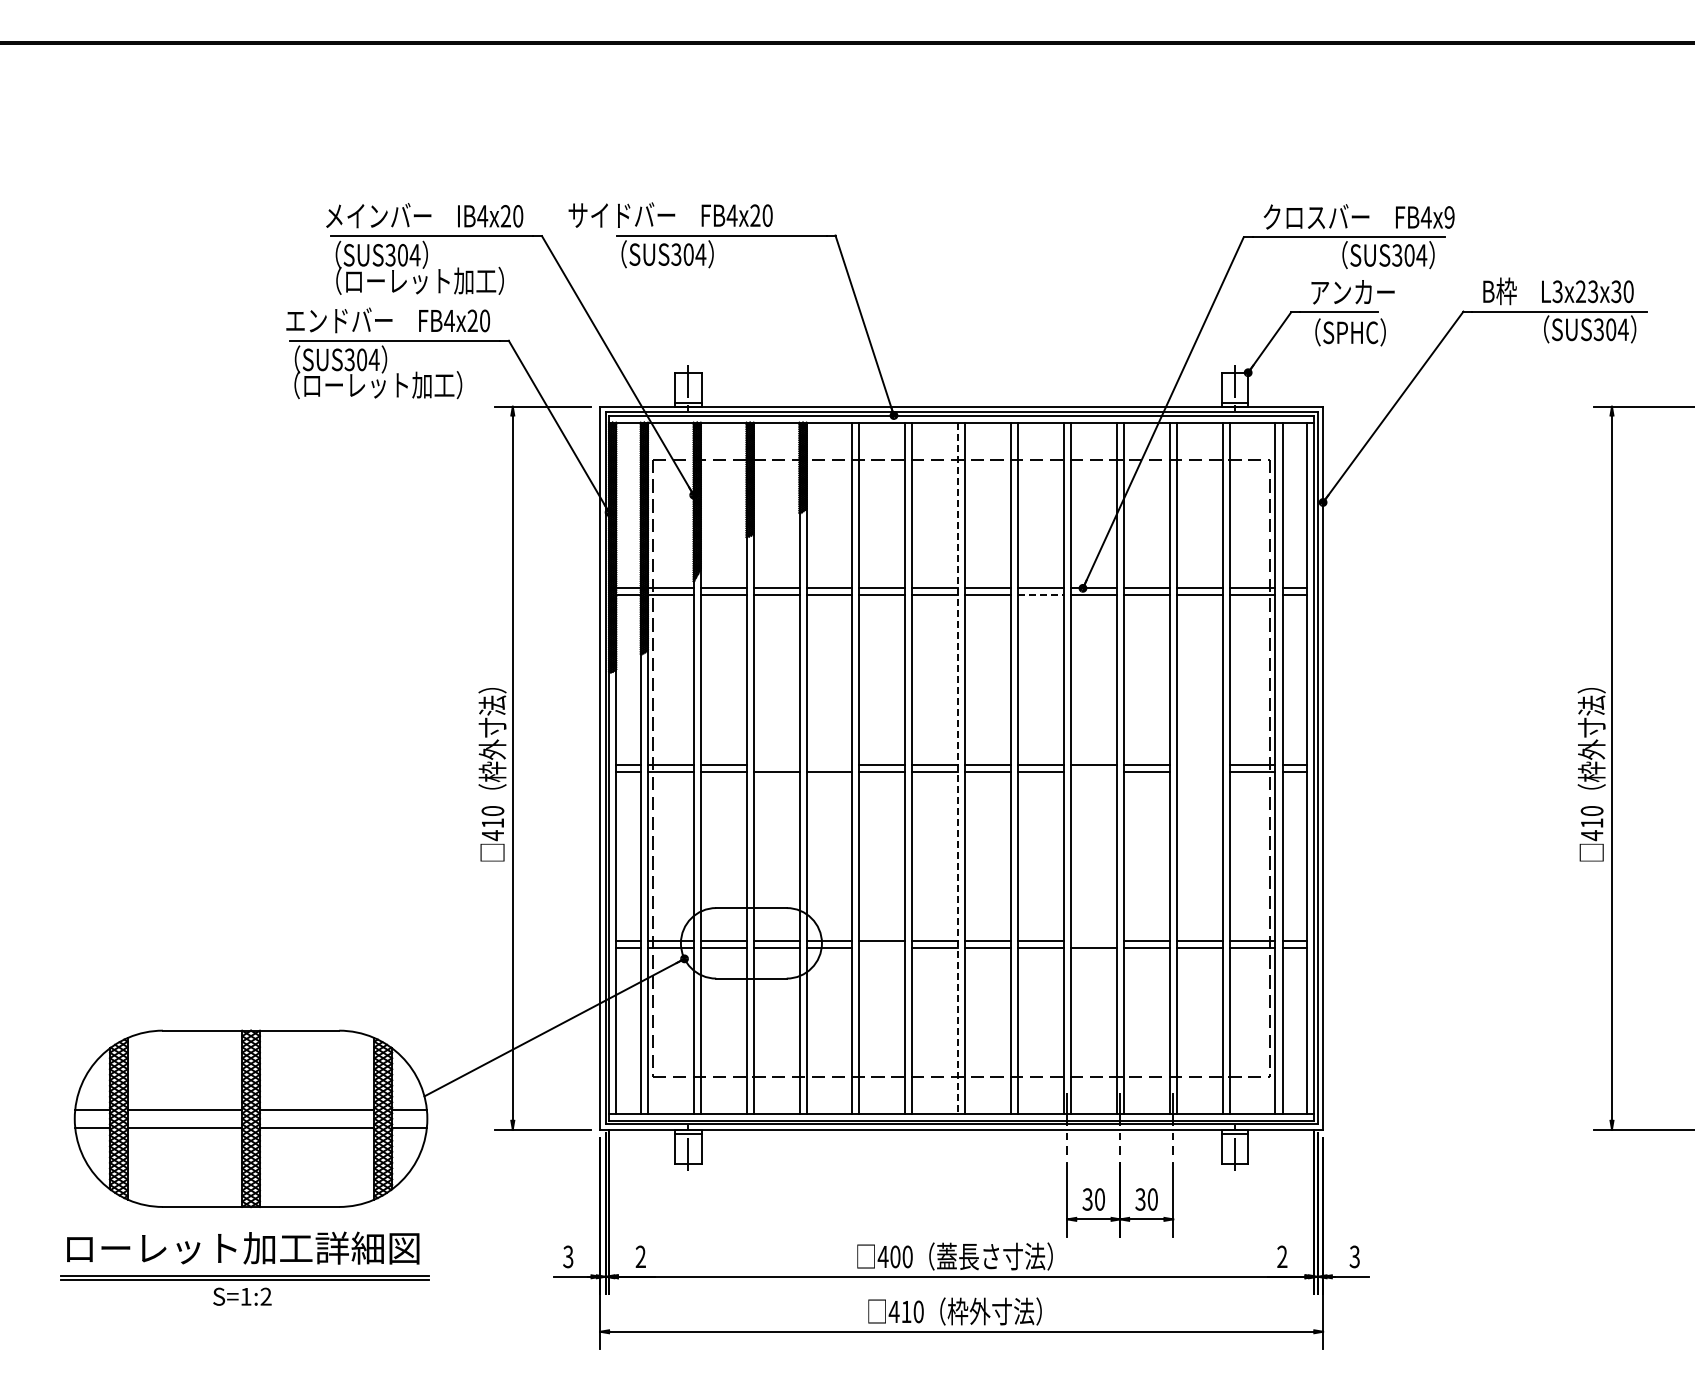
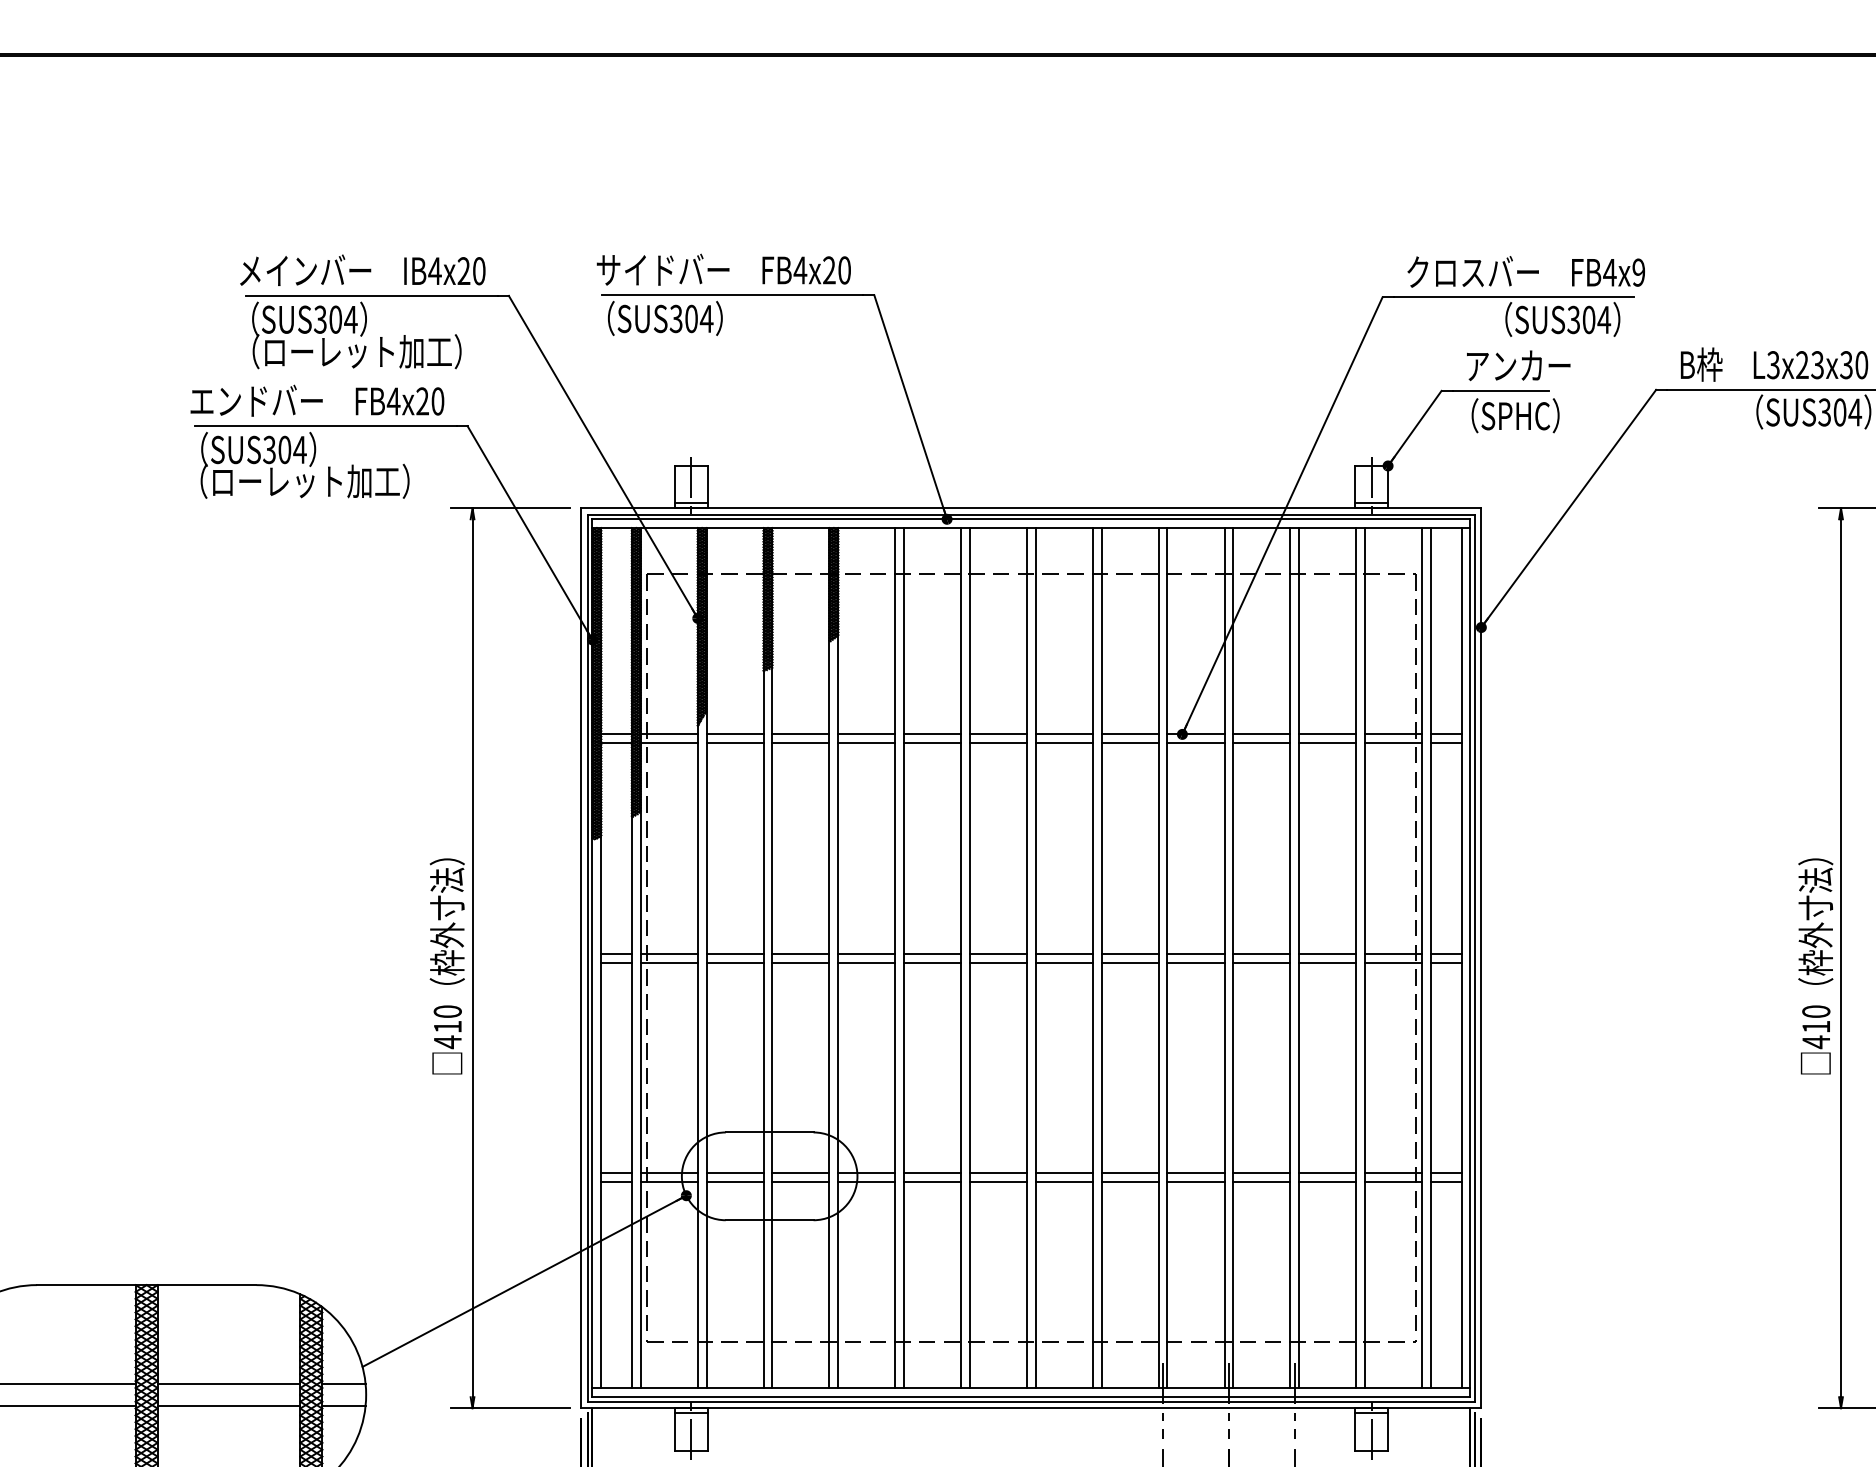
text: (670, 214) -> (723, 268), moved
line: (1041, 595) -> (1130, 743), dashed -> solid
line: (776, 764) -> (800, 953), added
line: (829, 764) -> (866, 953), added
line: (1199, 764) -> (1327, 953), added
line: (958, 768) -> (1027, 958), dashed -> solid
line: (1093, 771) -> (1195, 962), added
line: (1199, 771) -> (1327, 962), added
line: (1093, 940) -> (1195, 1172), added
line: (882, 947) -> (932, 1181), added

